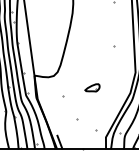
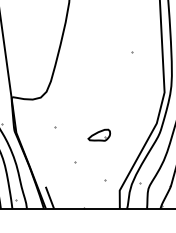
part: (92, 87) -> (99, 134), moved

